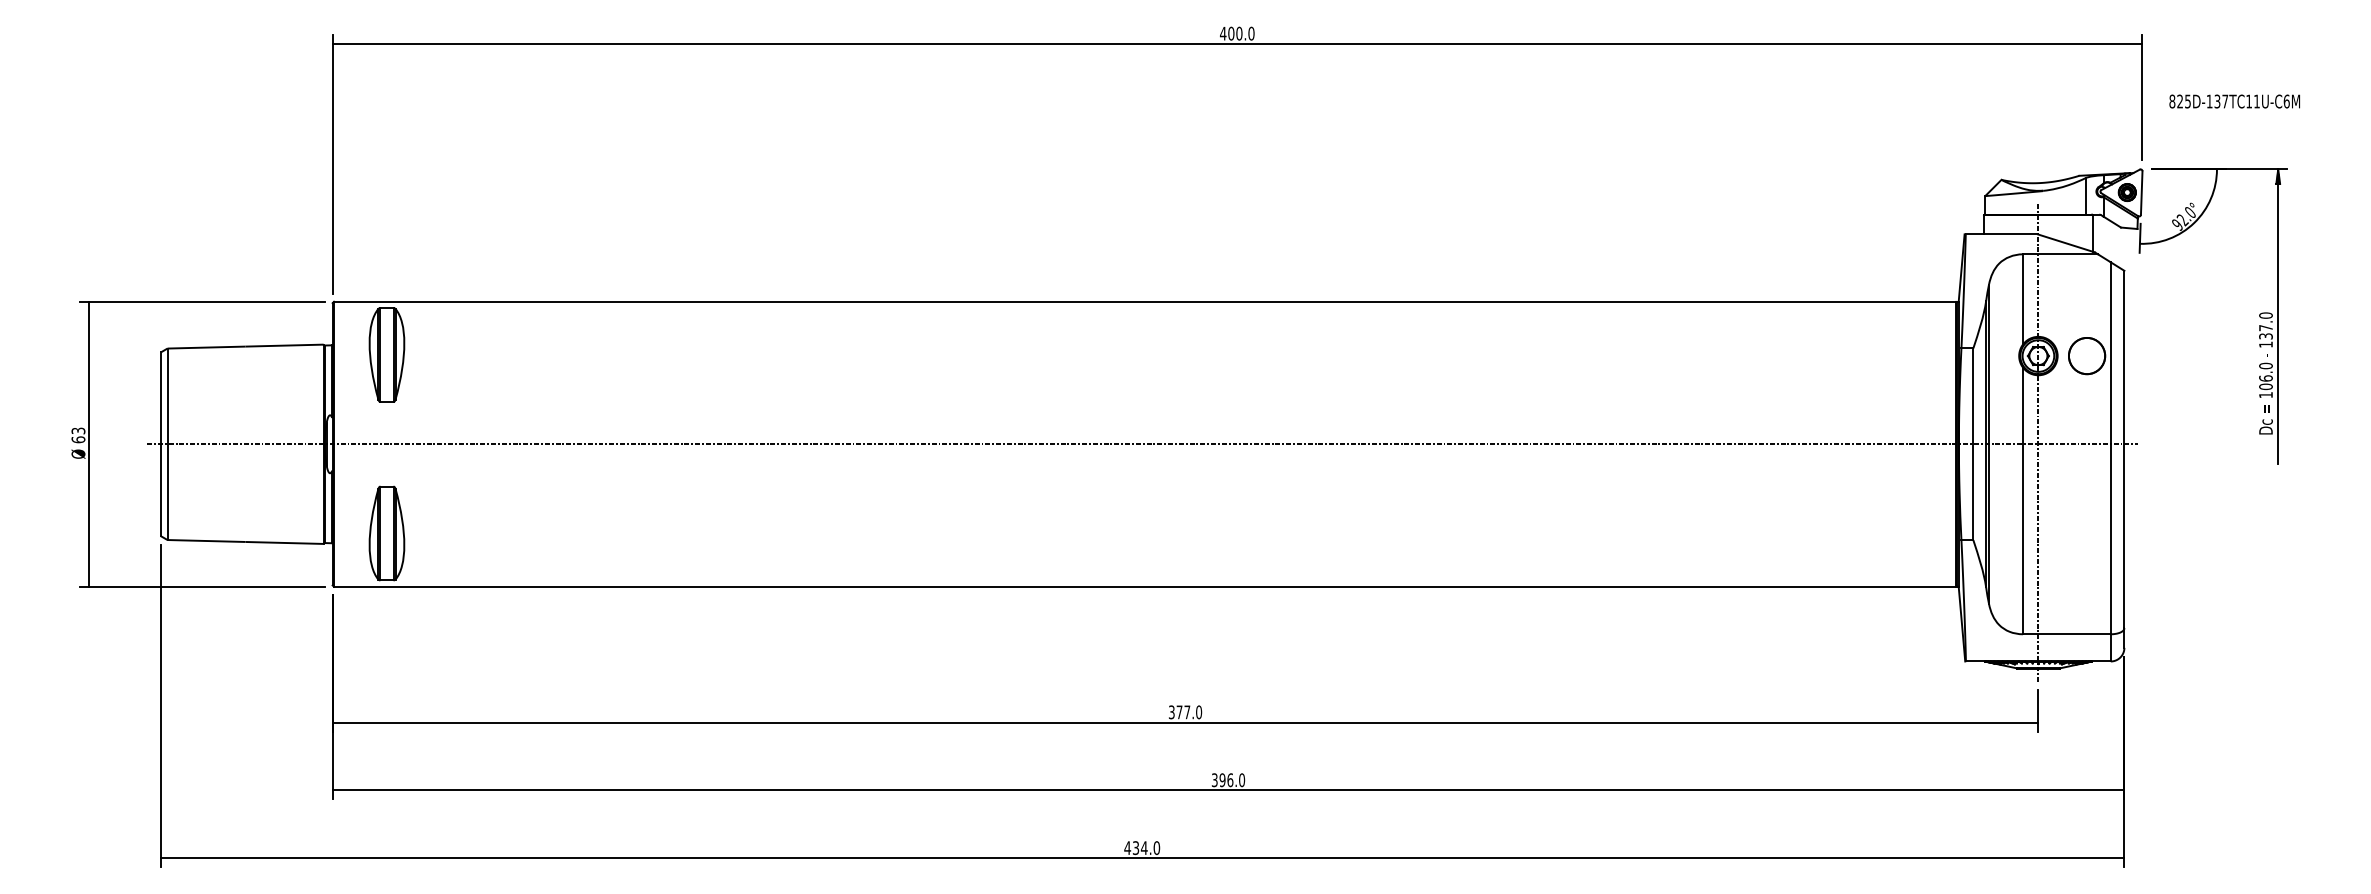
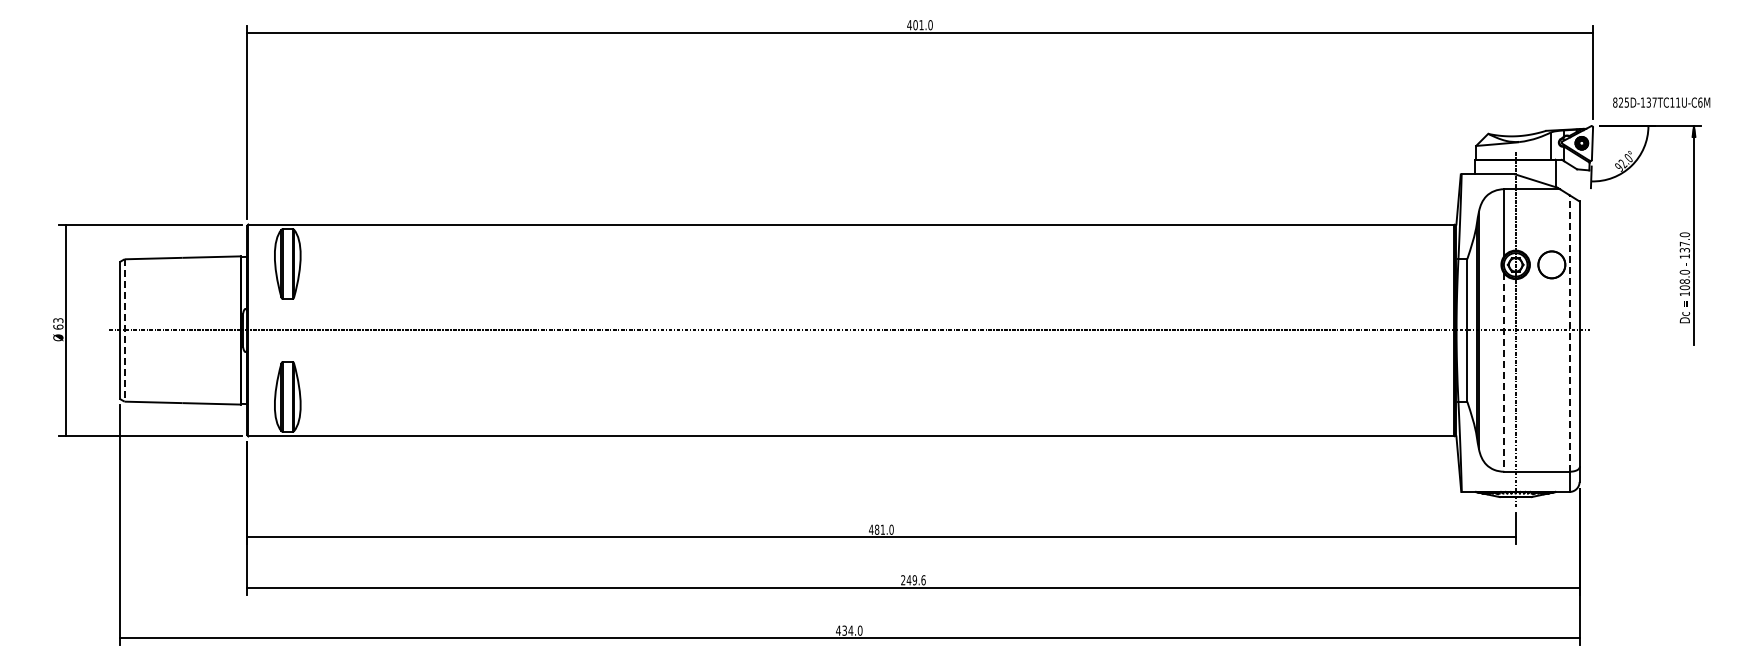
text: (1239, 34) -> (921, 25), 400.0 -> 401.0
text: (2234, 101) -> (1661, 102), moved
text: (2265, 378) -> (1684, 281), 106.0 -> 108.0
line: (167, 444) -> (124, 330), solid -> dashed
line: (2110, 447) -> (1569, 332), solid -> dashed
line: (2023, 502) -> (1504, 373), solid -> dashed
text: (1178, 711) -> (876, 529), 377.0 -> 481.0
text: (1228, 780) -> (913, 580), 396.0 -> 249.6

